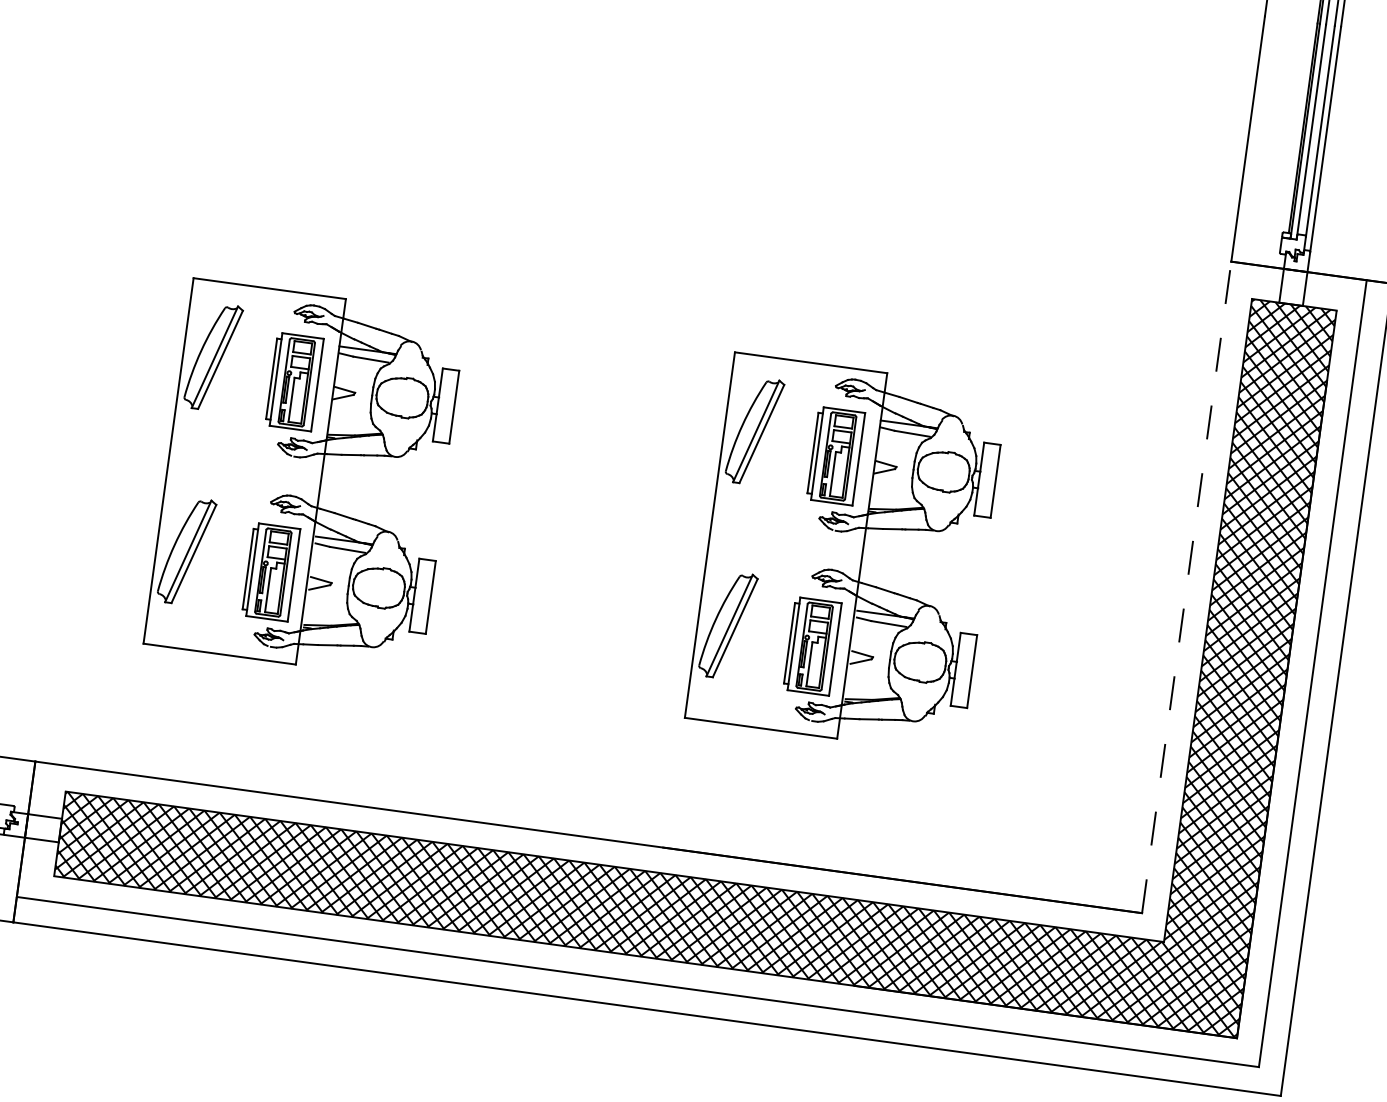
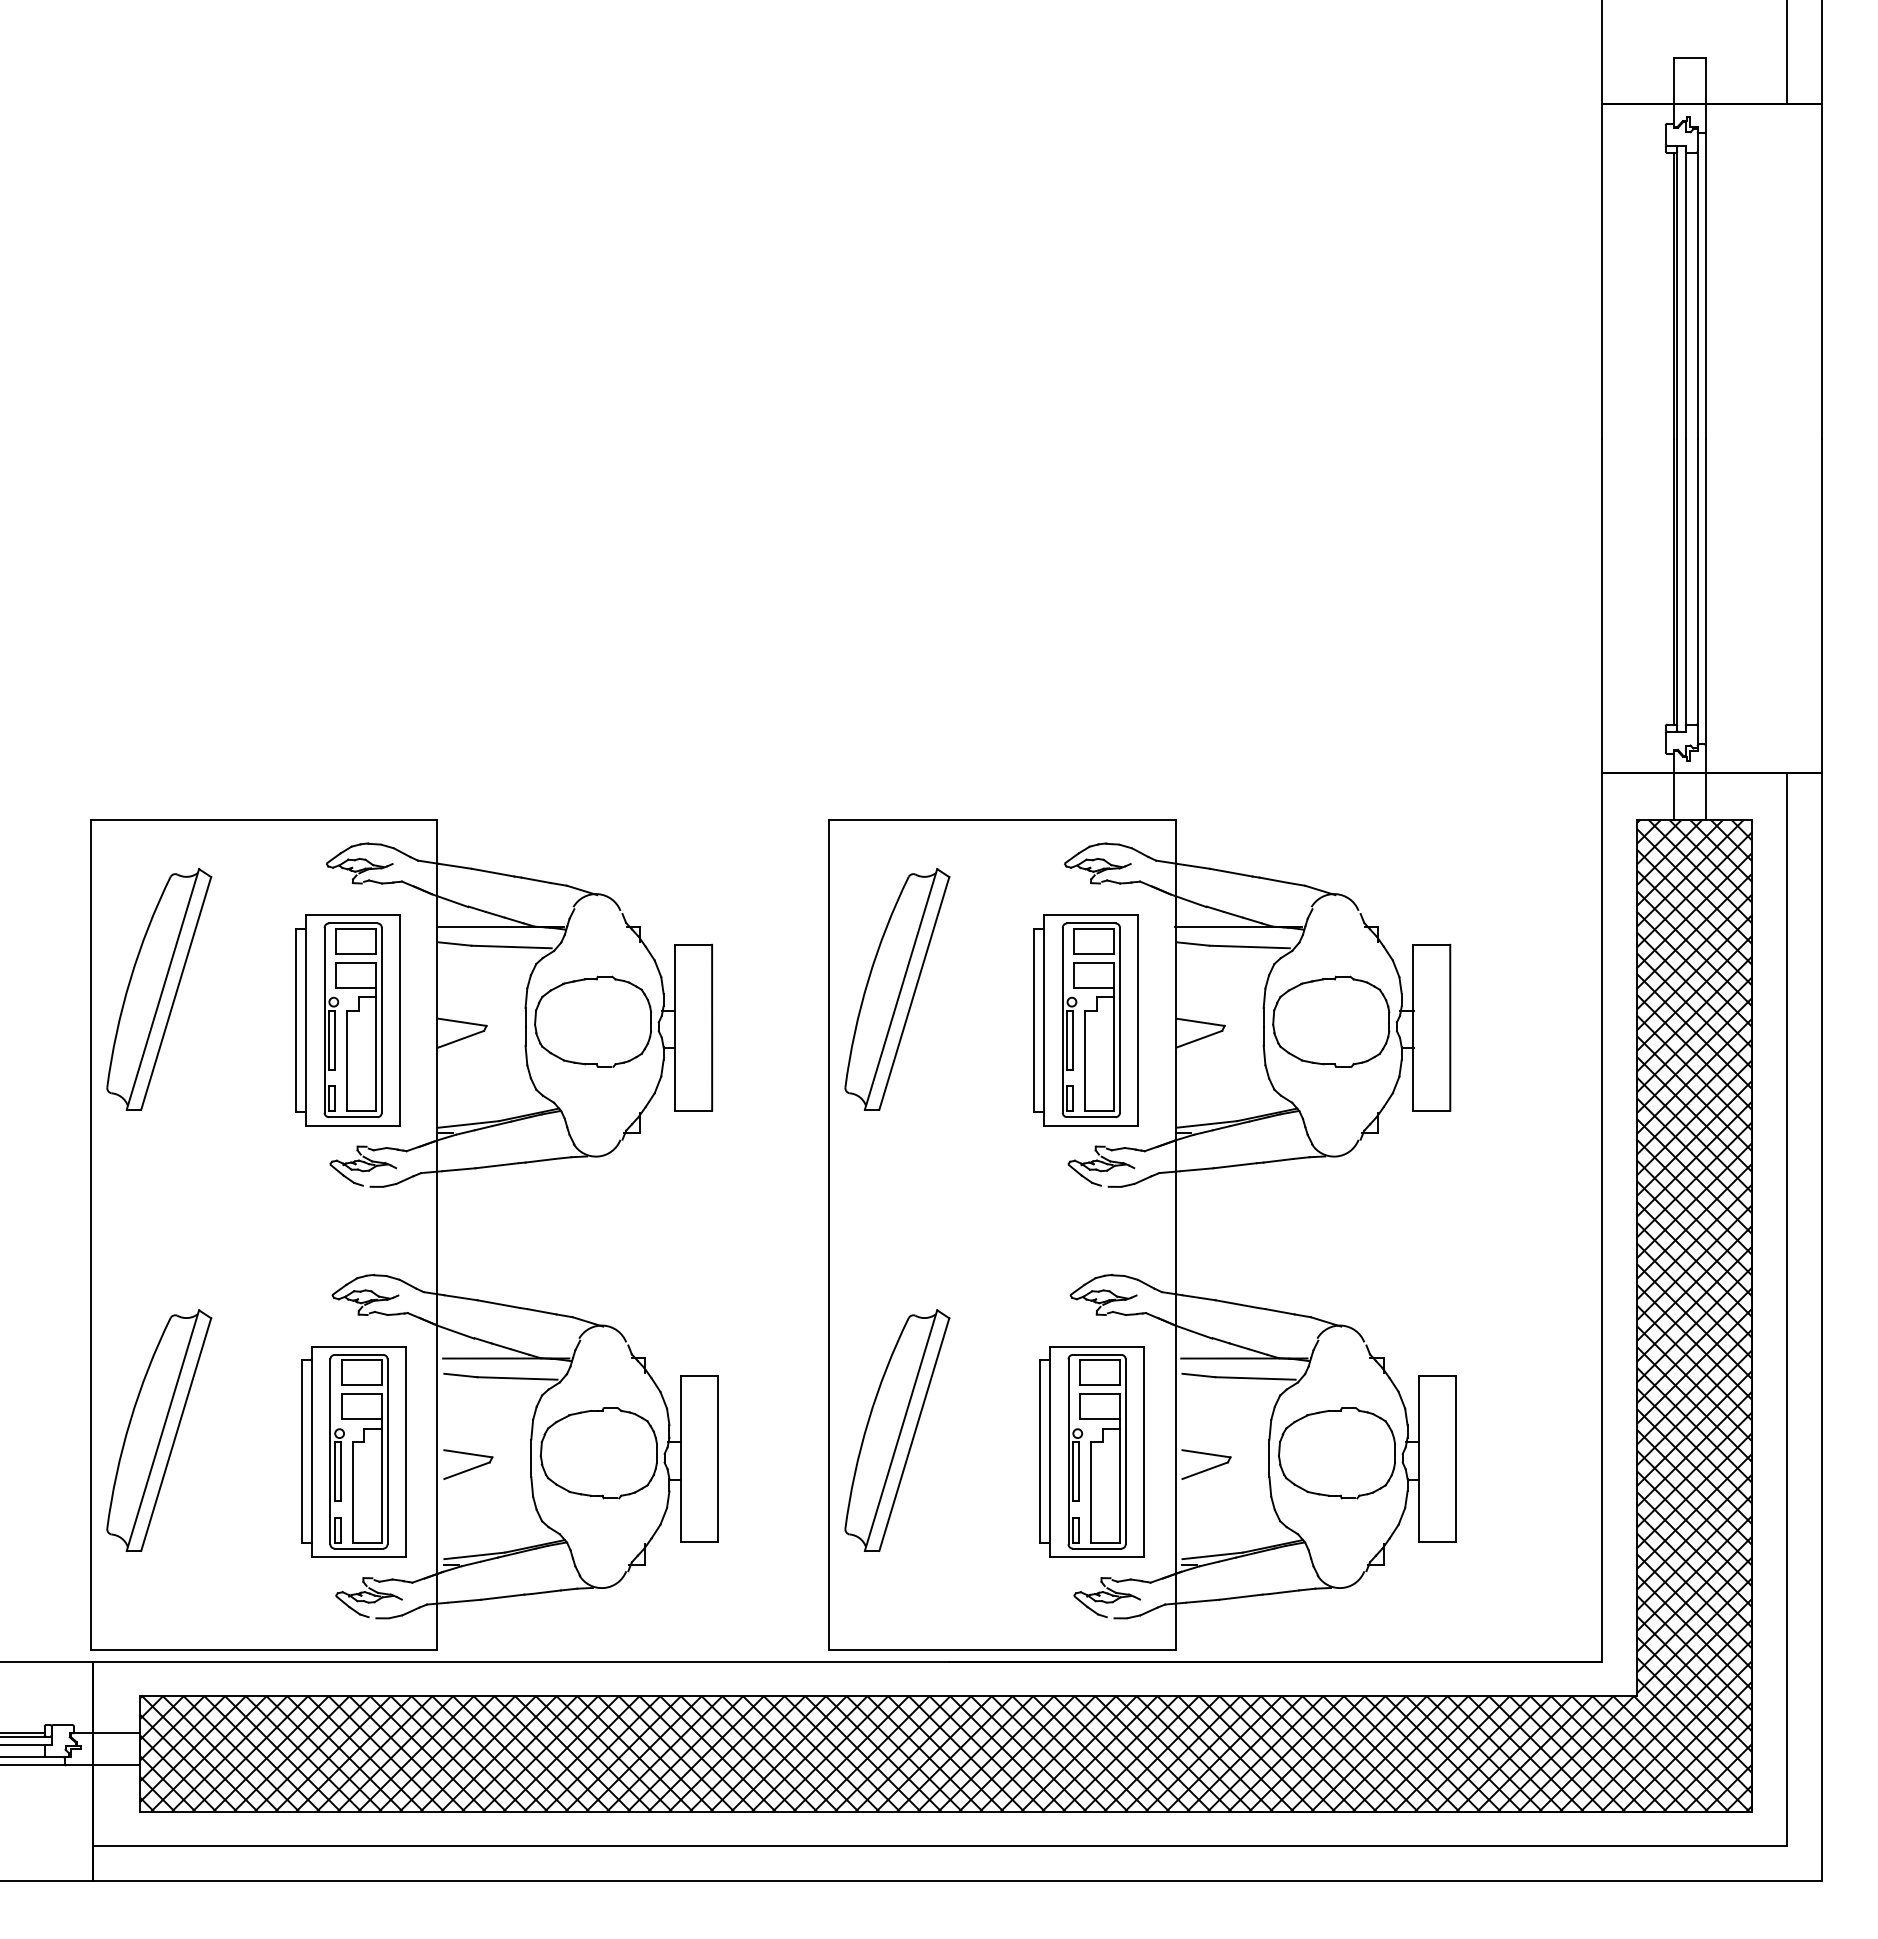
part: (306, 479) -> (404, 1234), size x1.67
part: (847, 553) -> (1142, 1234), size x1.67
line: (1186, 587) -> (1602, 1217), dashed -> solid

